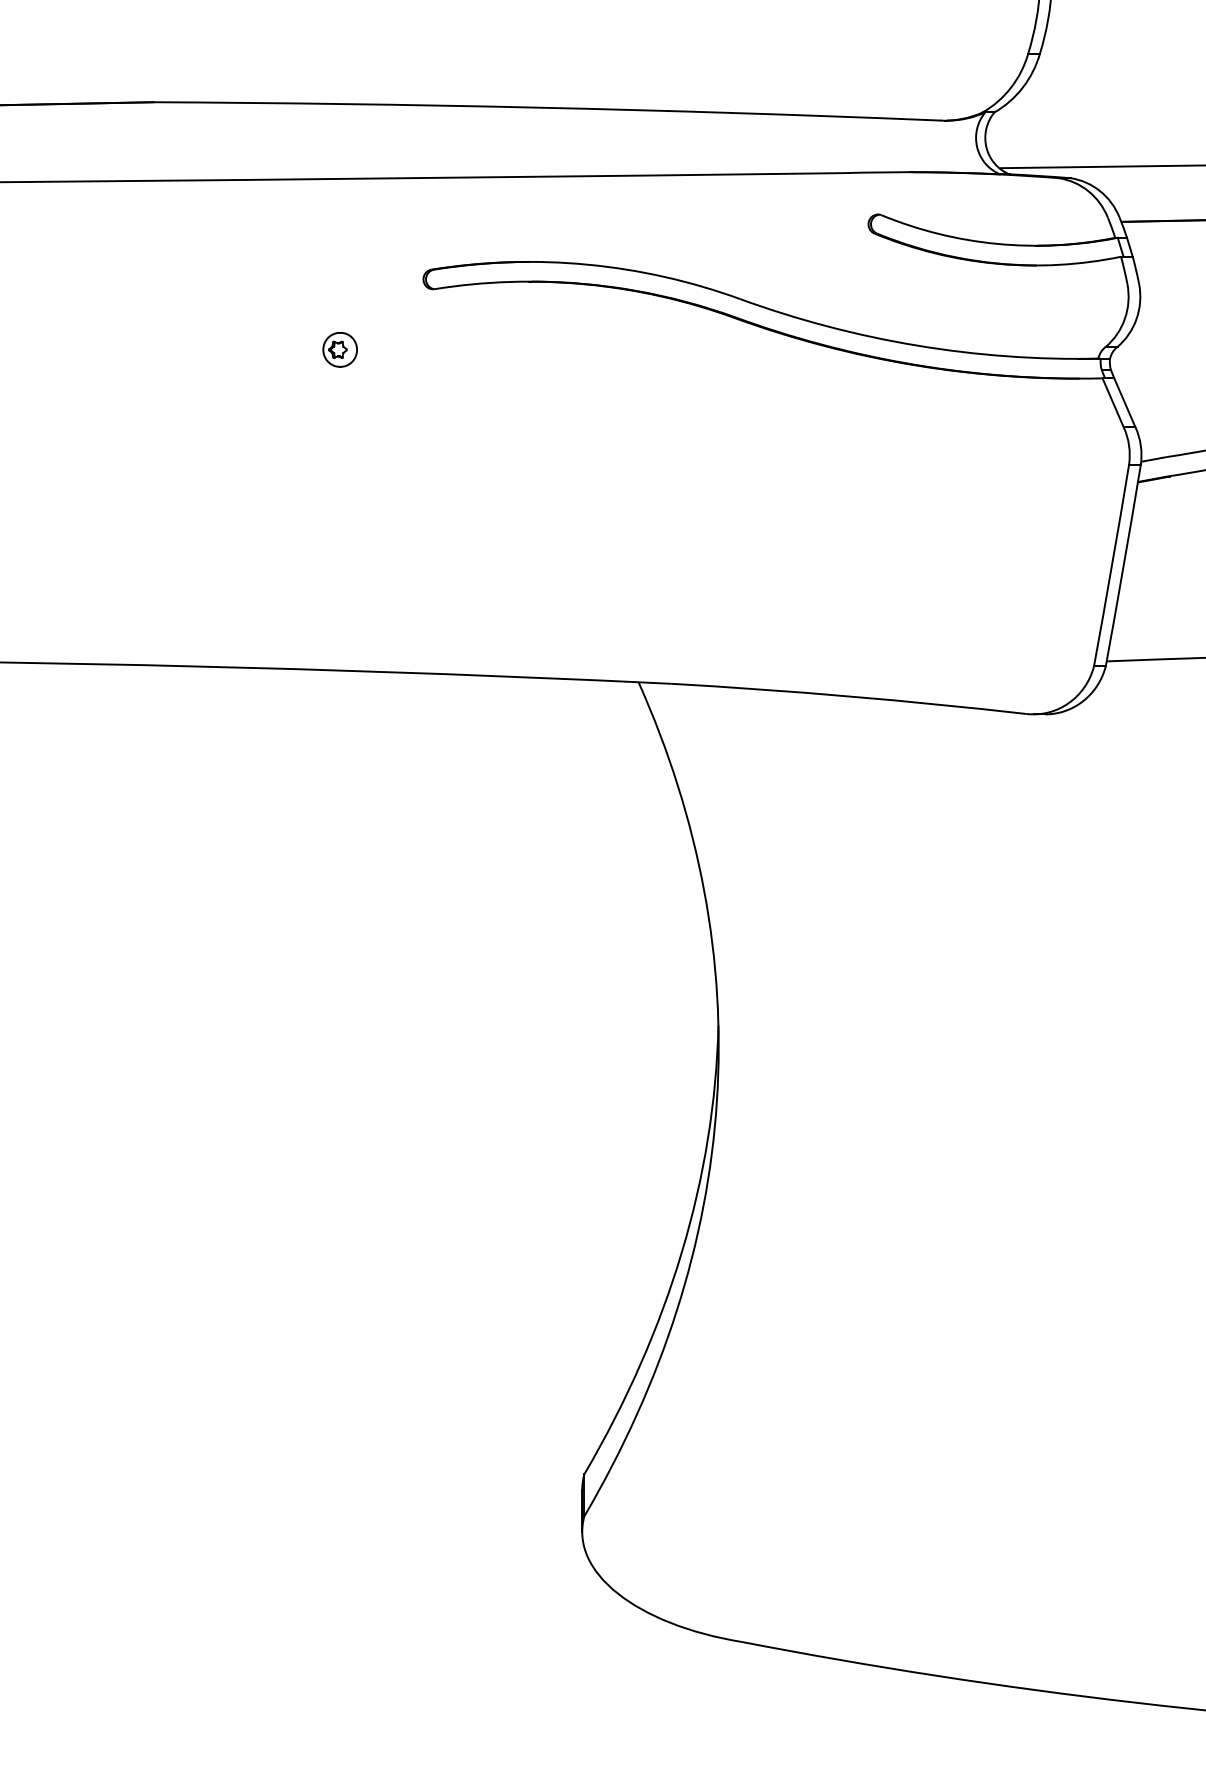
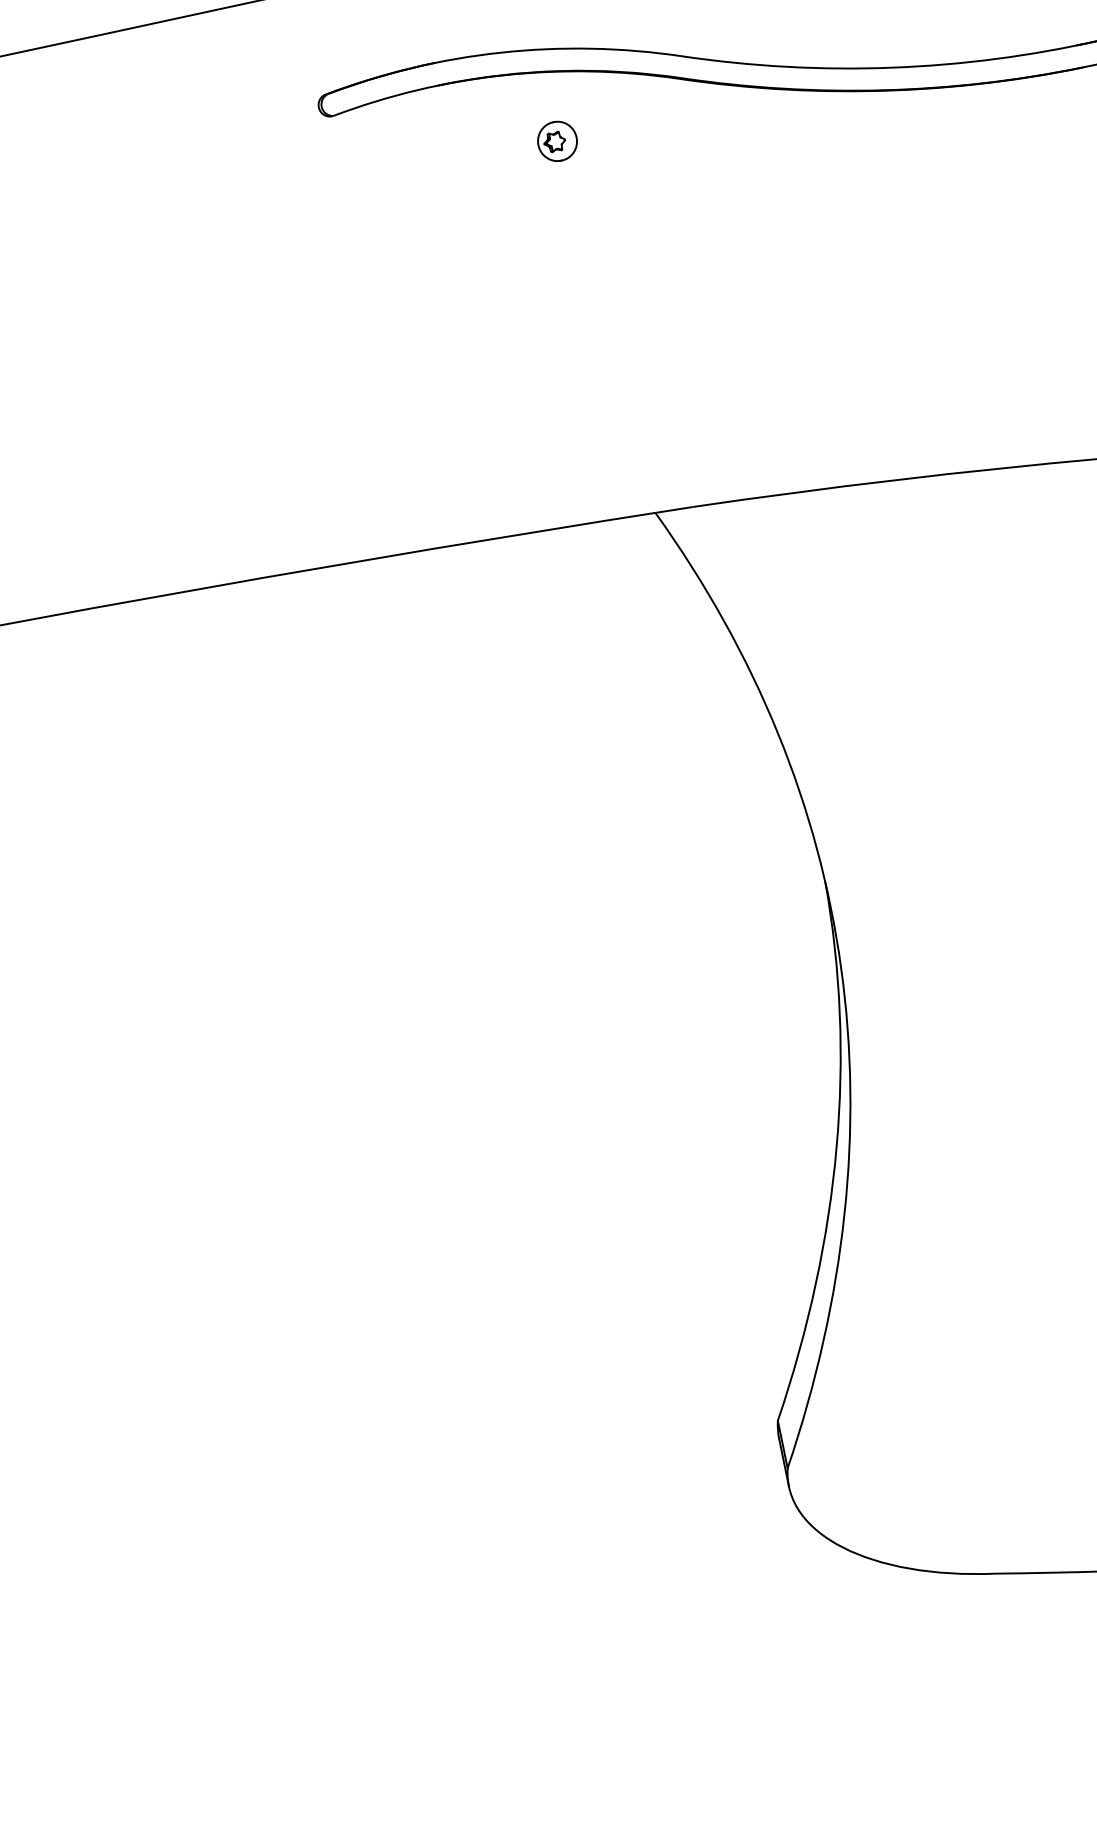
part: (339, 349) -> (556, 141), moved

